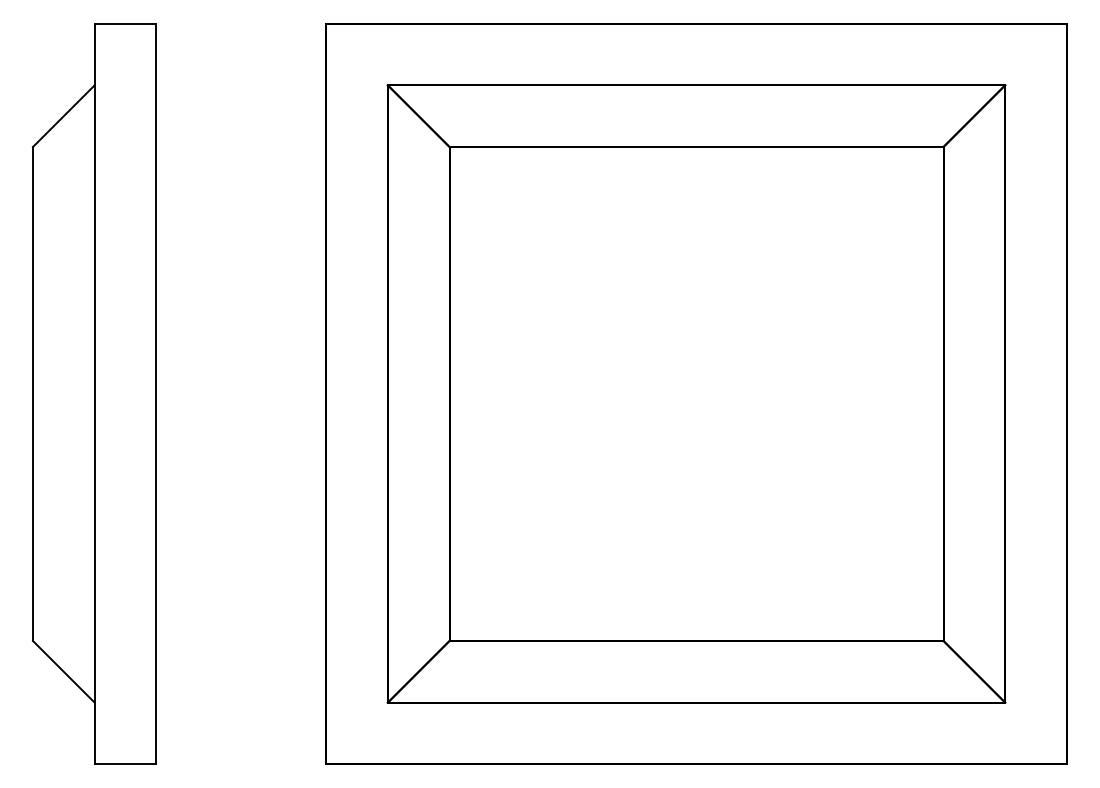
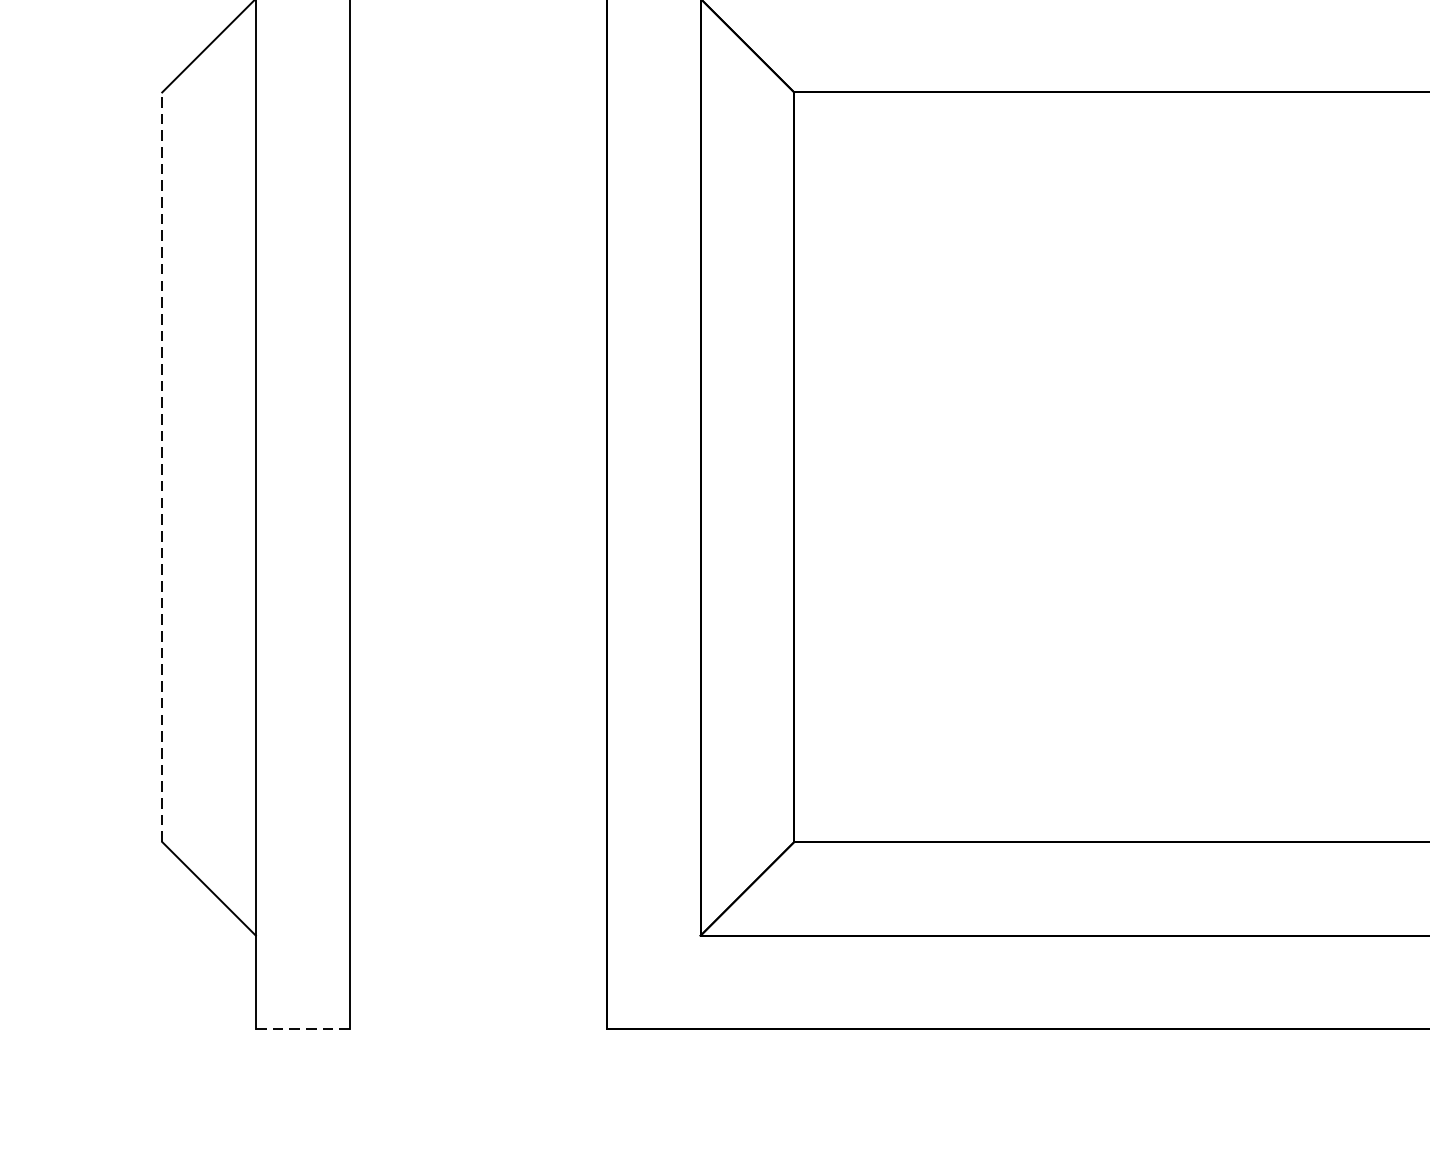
line: (33, 393) -> (162, 466), solid -> dashed
line: (125, 764) -> (302, 1029), solid -> dashed

